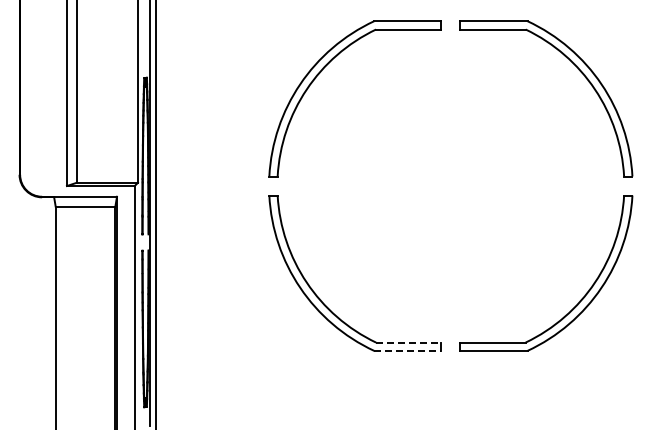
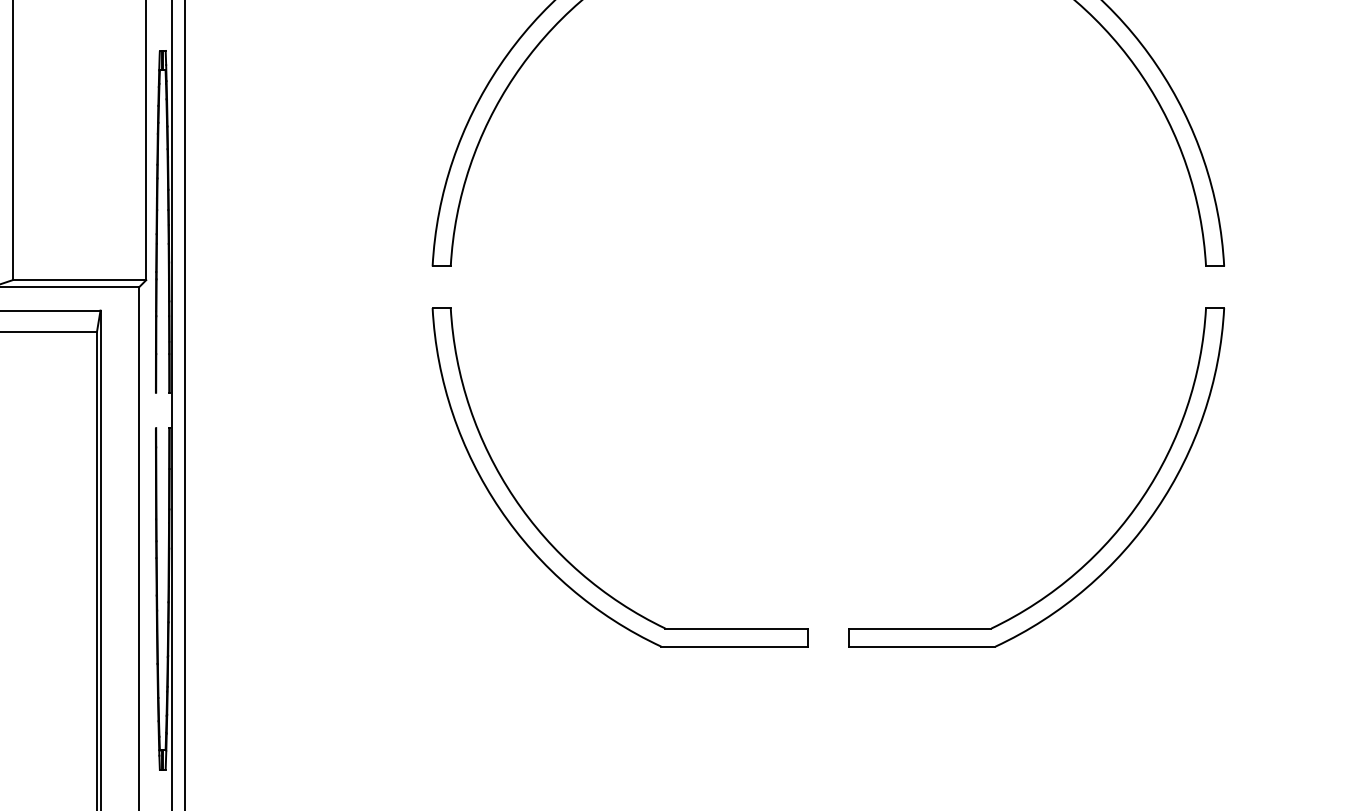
line: (408, 342) -> (735, 628), dashed -> solid
line: (407, 350) -> (733, 645), dashed -> solid

